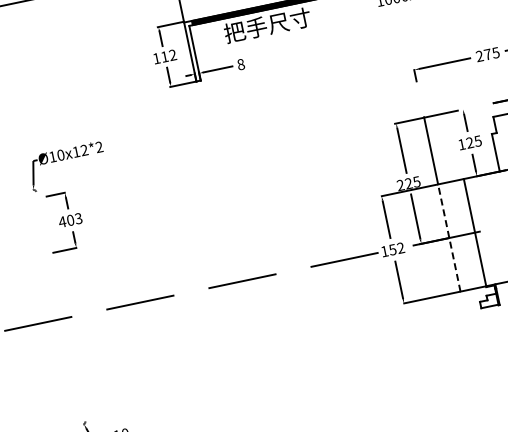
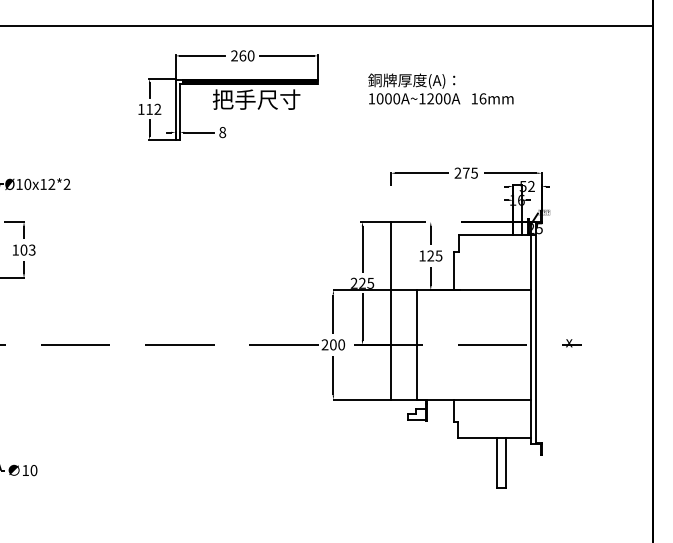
text: (62, 221) -> (15, 249), 403 -> 103
line: (449, 237) -> (391, 344), dashed -> solid
text: (392, 249) -> (333, 344), 152 -> 200

